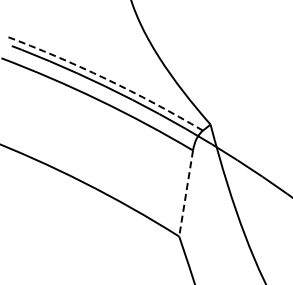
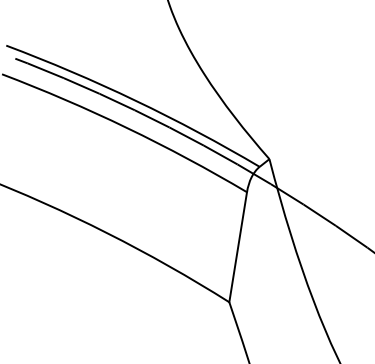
arc: (105, 78) -> (135, 100), dashed -> solid
line: (186, 193) -> (238, 247), dashed -> solid

